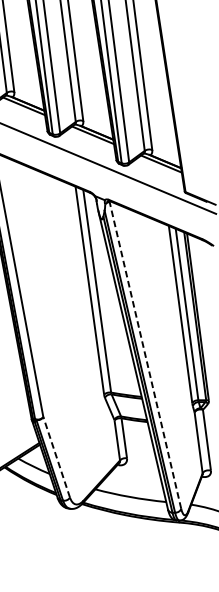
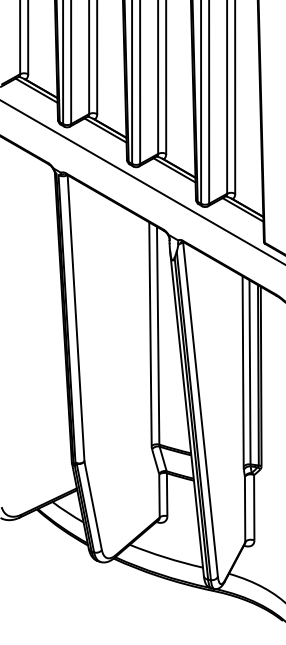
line: (145, 354) -> (200, 408), dashed -> solid
line: (56, 457) -> (93, 505), dashed -> solid

